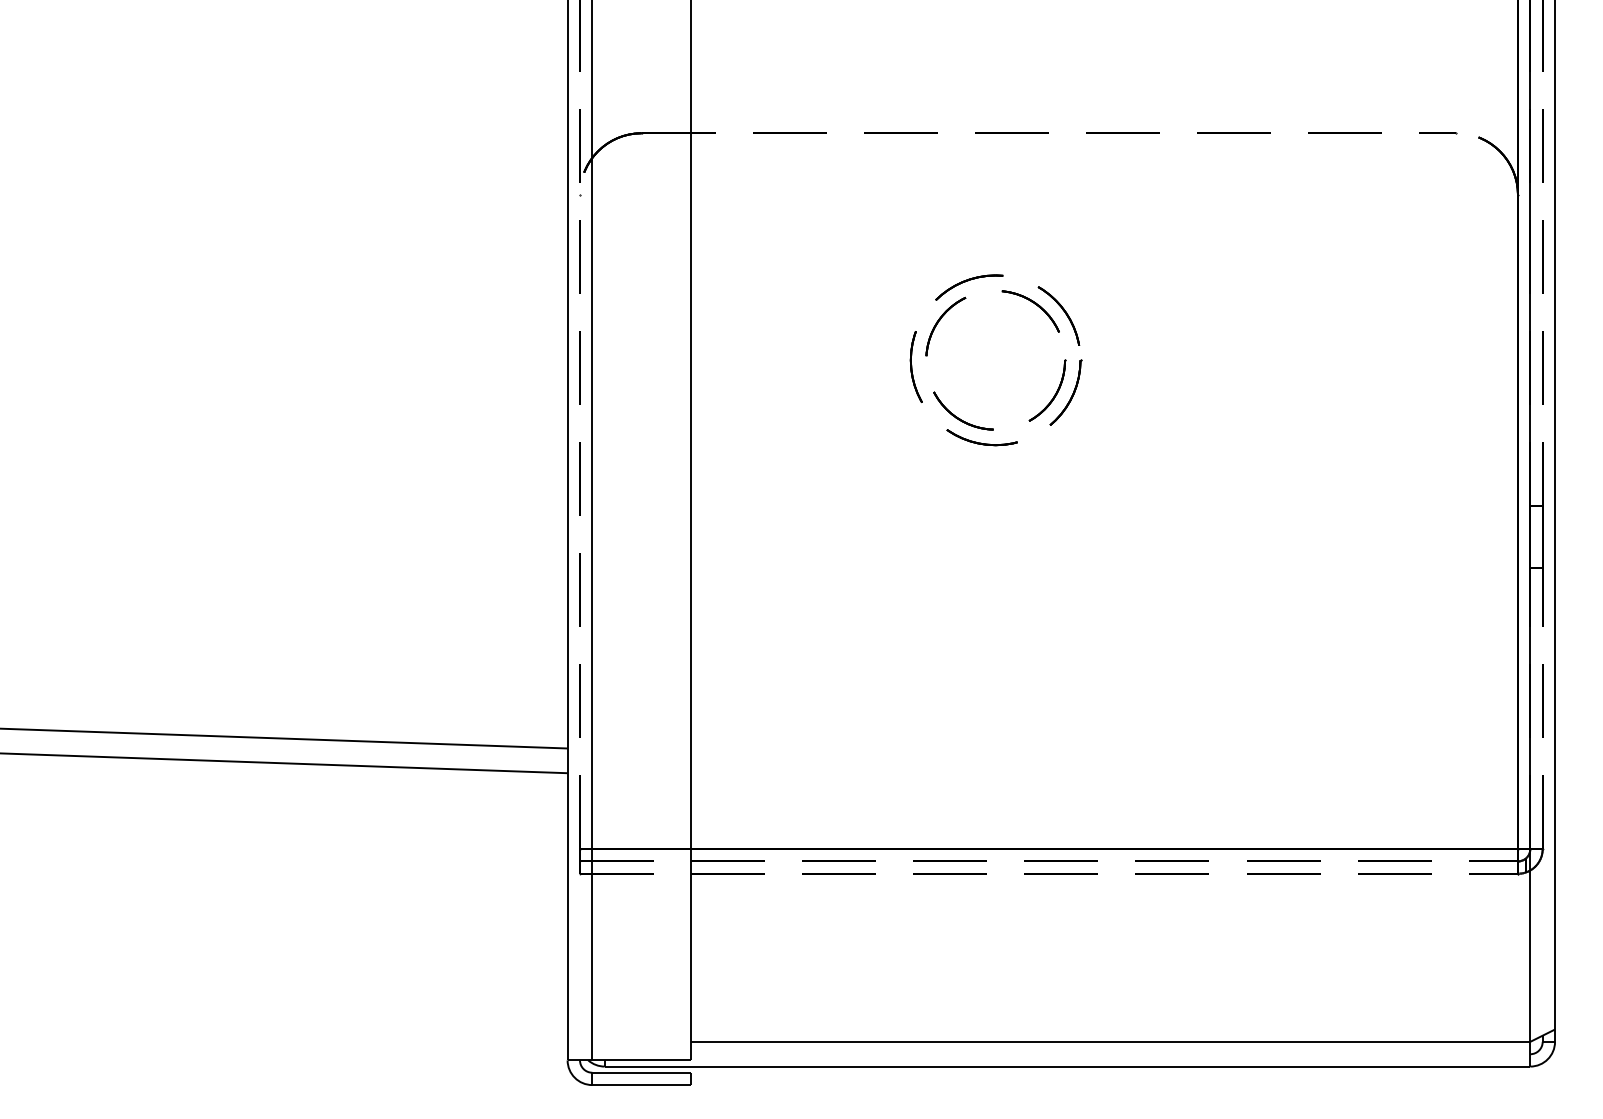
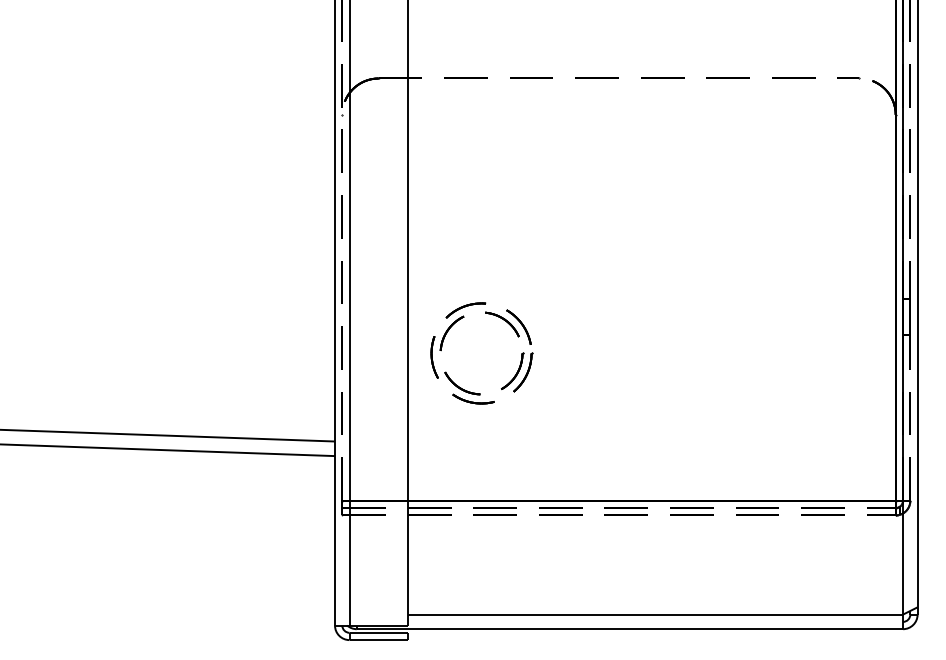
part: (968, 421) -> (465, 389), moved

